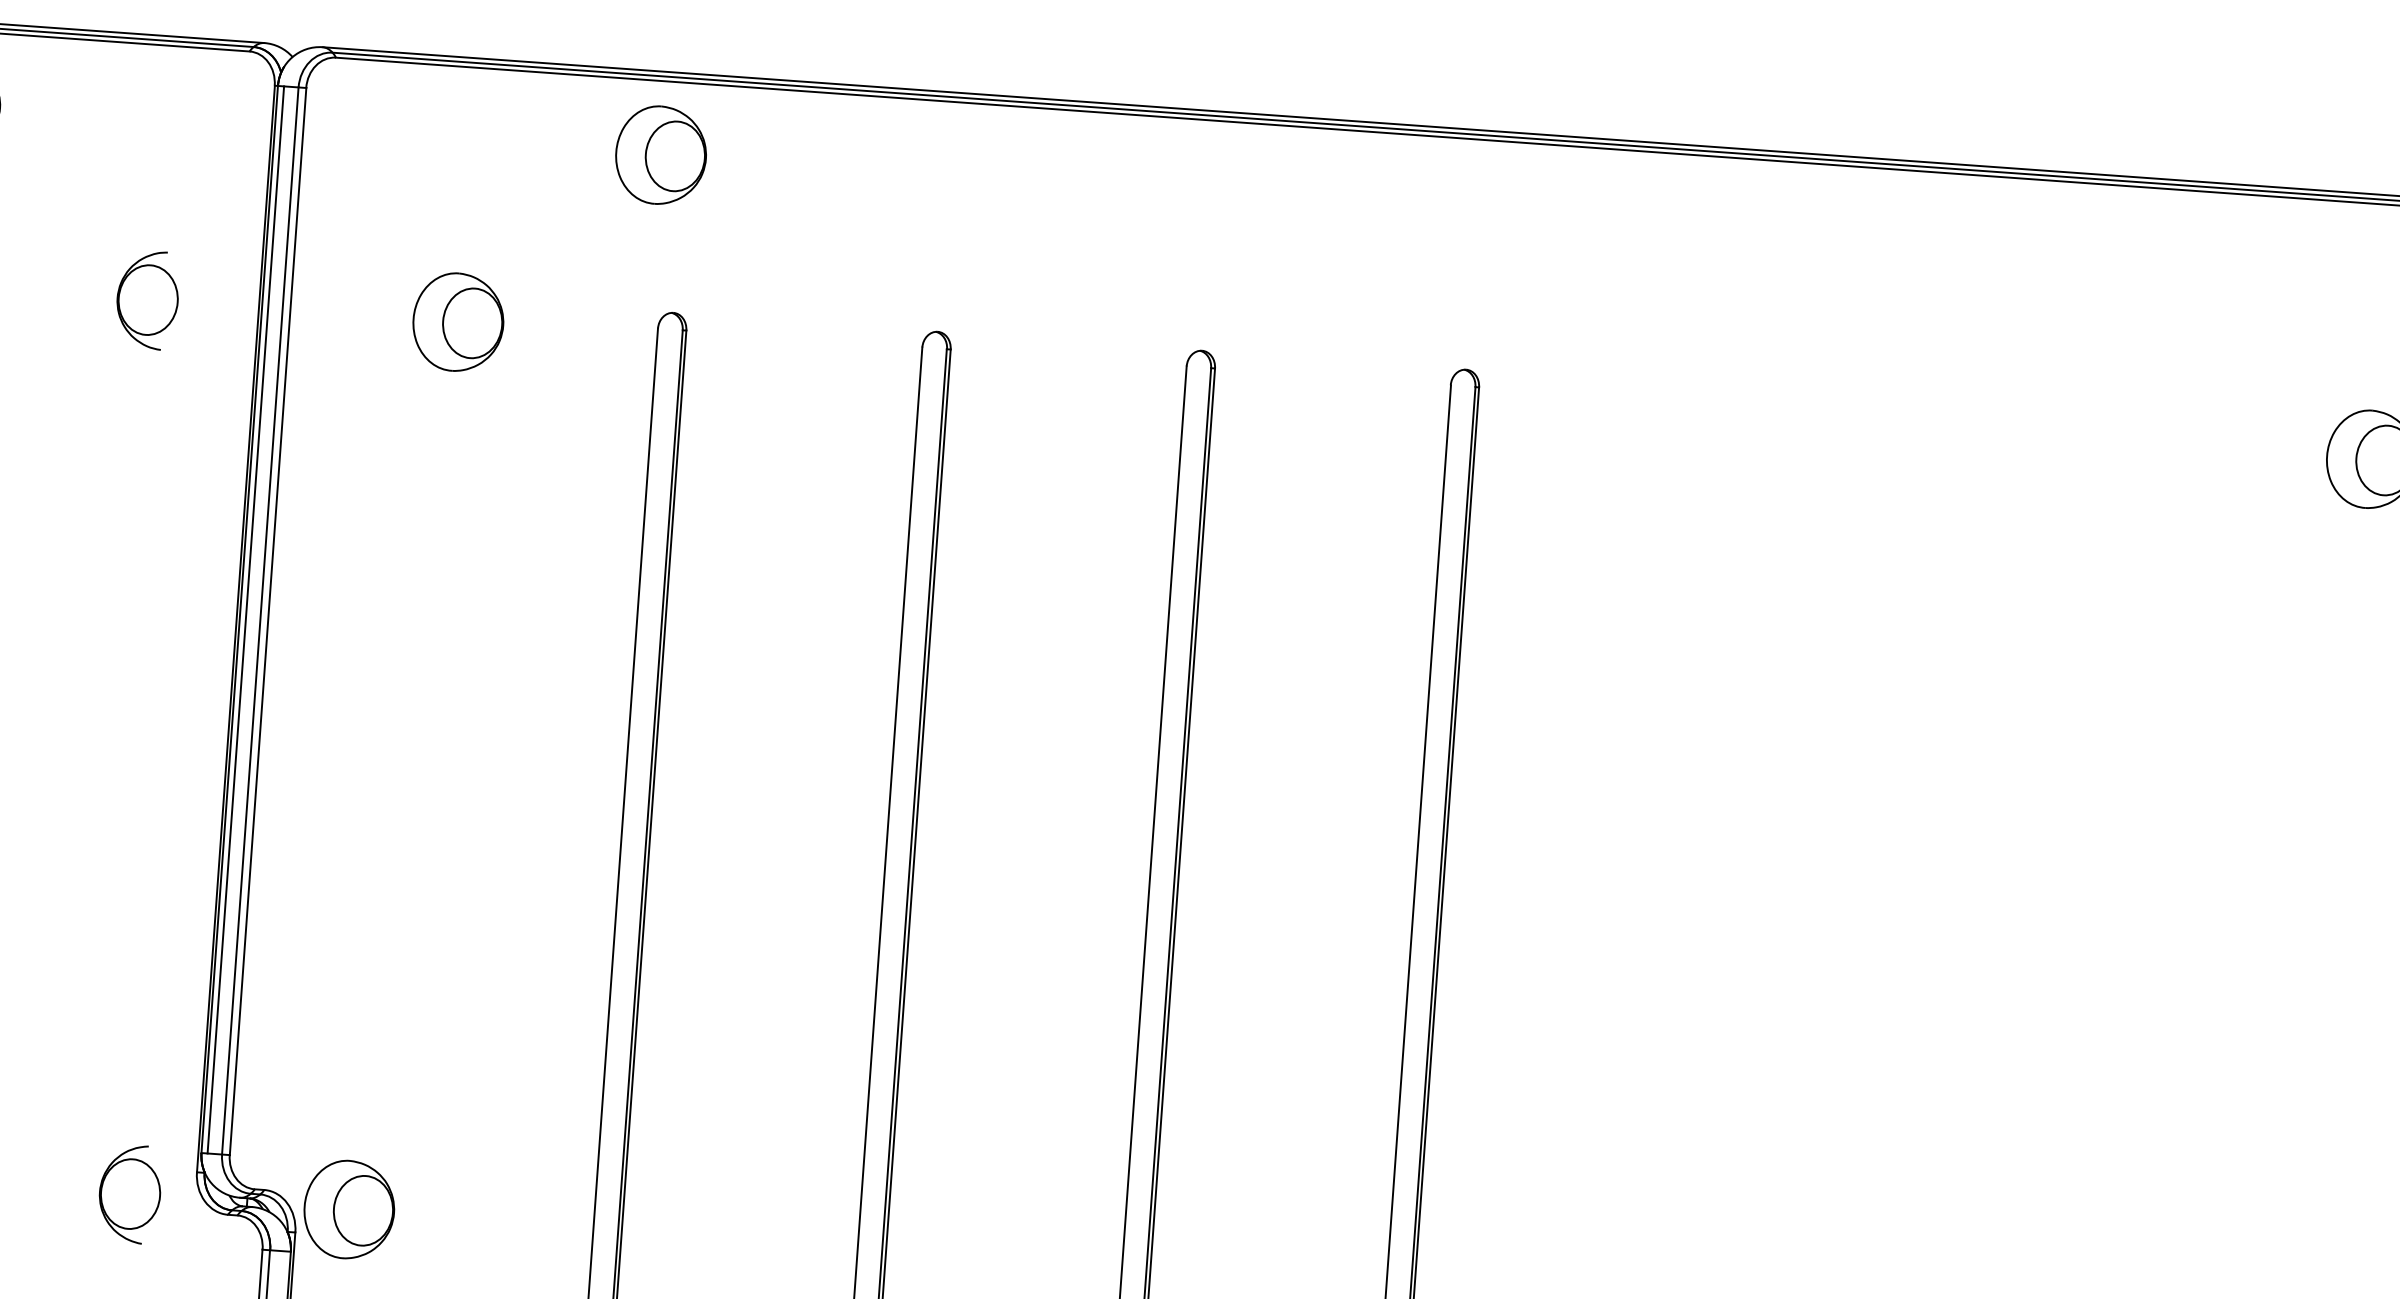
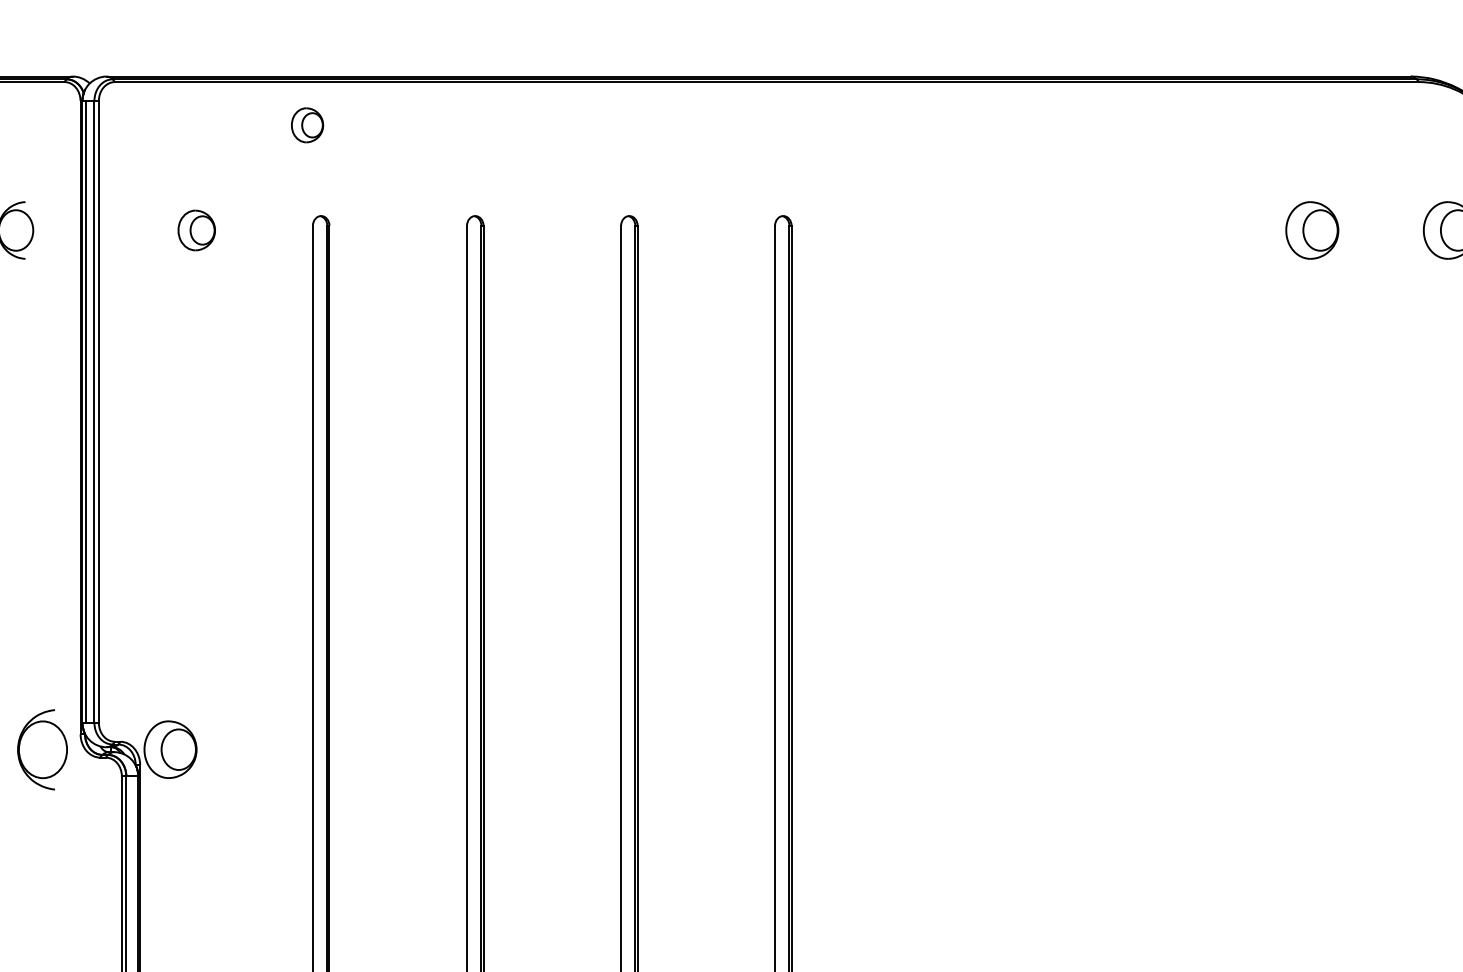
part: (661, 155) -> (307, 125), size x0.6
part: (457, 322) -> (196, 230), size x0.7
part: (129, 1193) -> (42, 749), size x1.4

